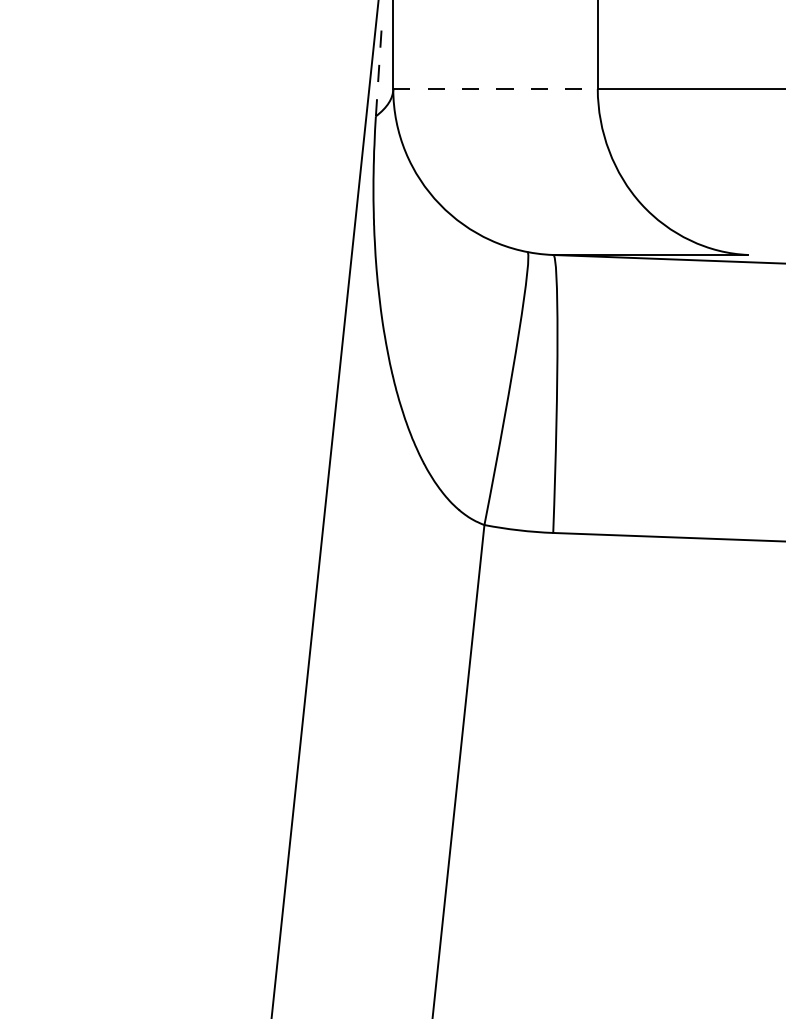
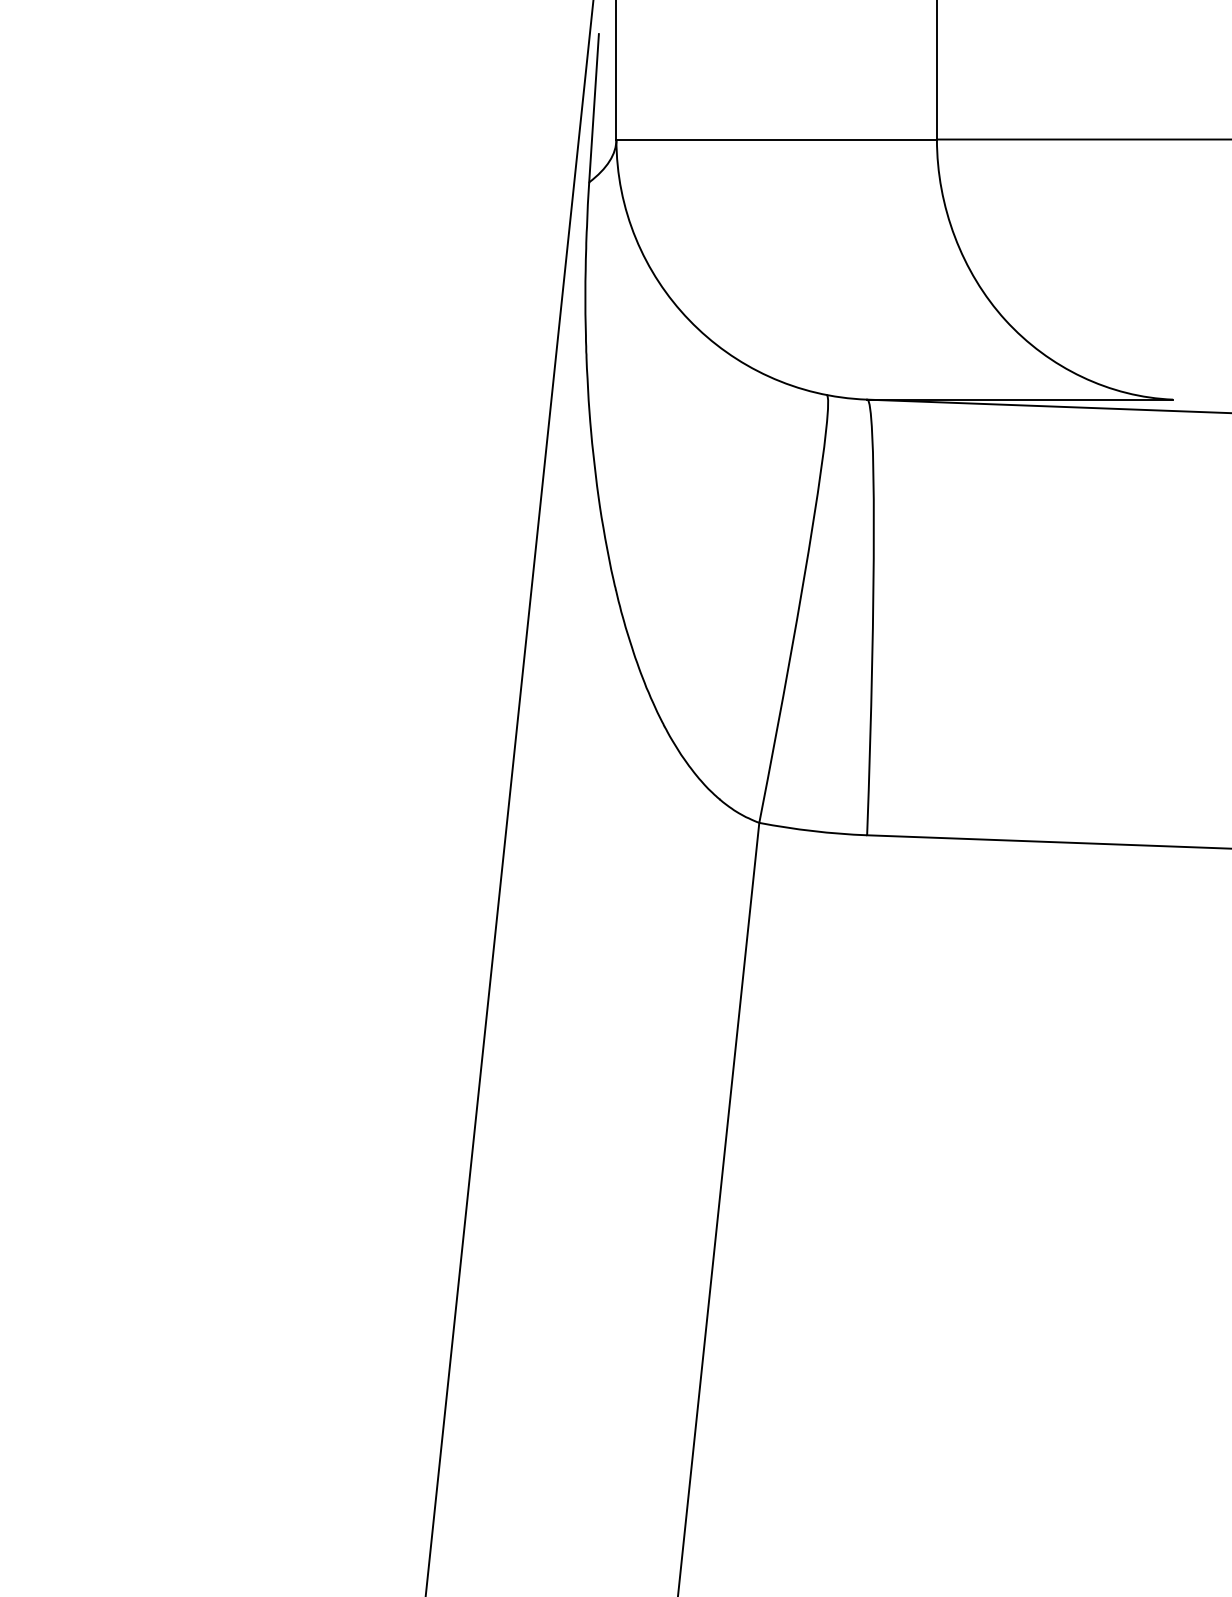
line: (379, 68) -> (594, 107), dashed -> solid
line: (496, 89) -> (778, 140), dashed -> solid

